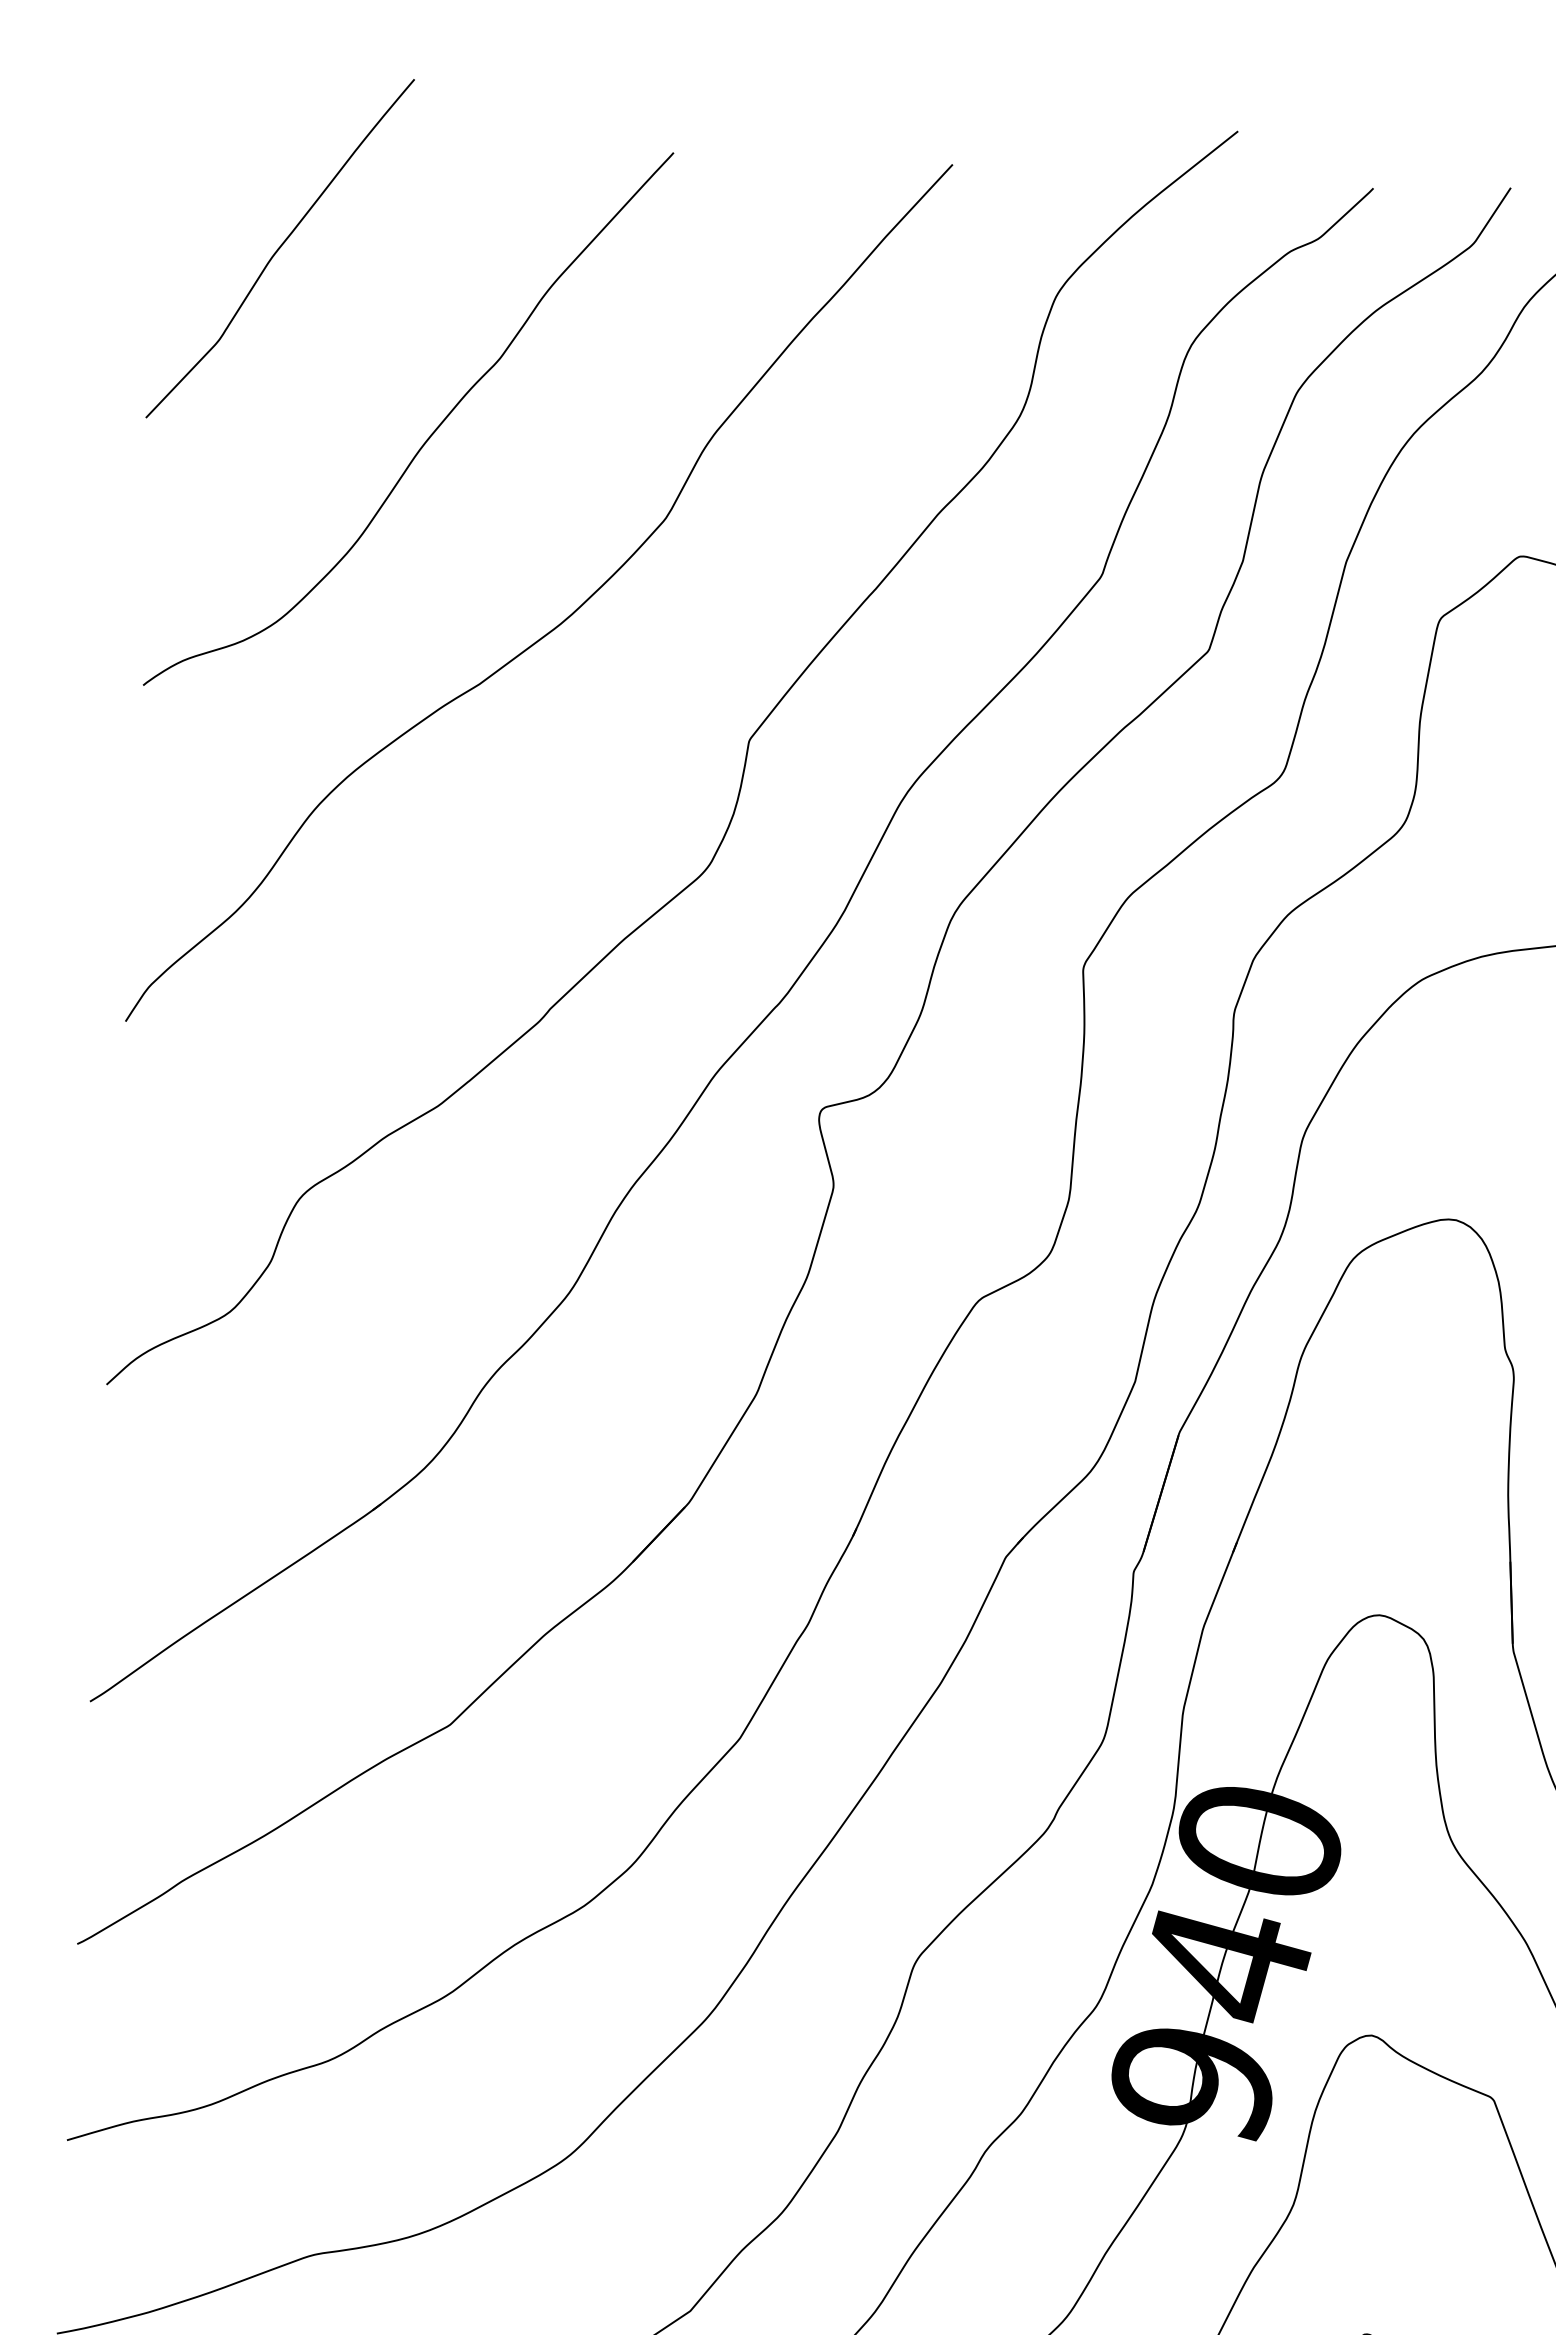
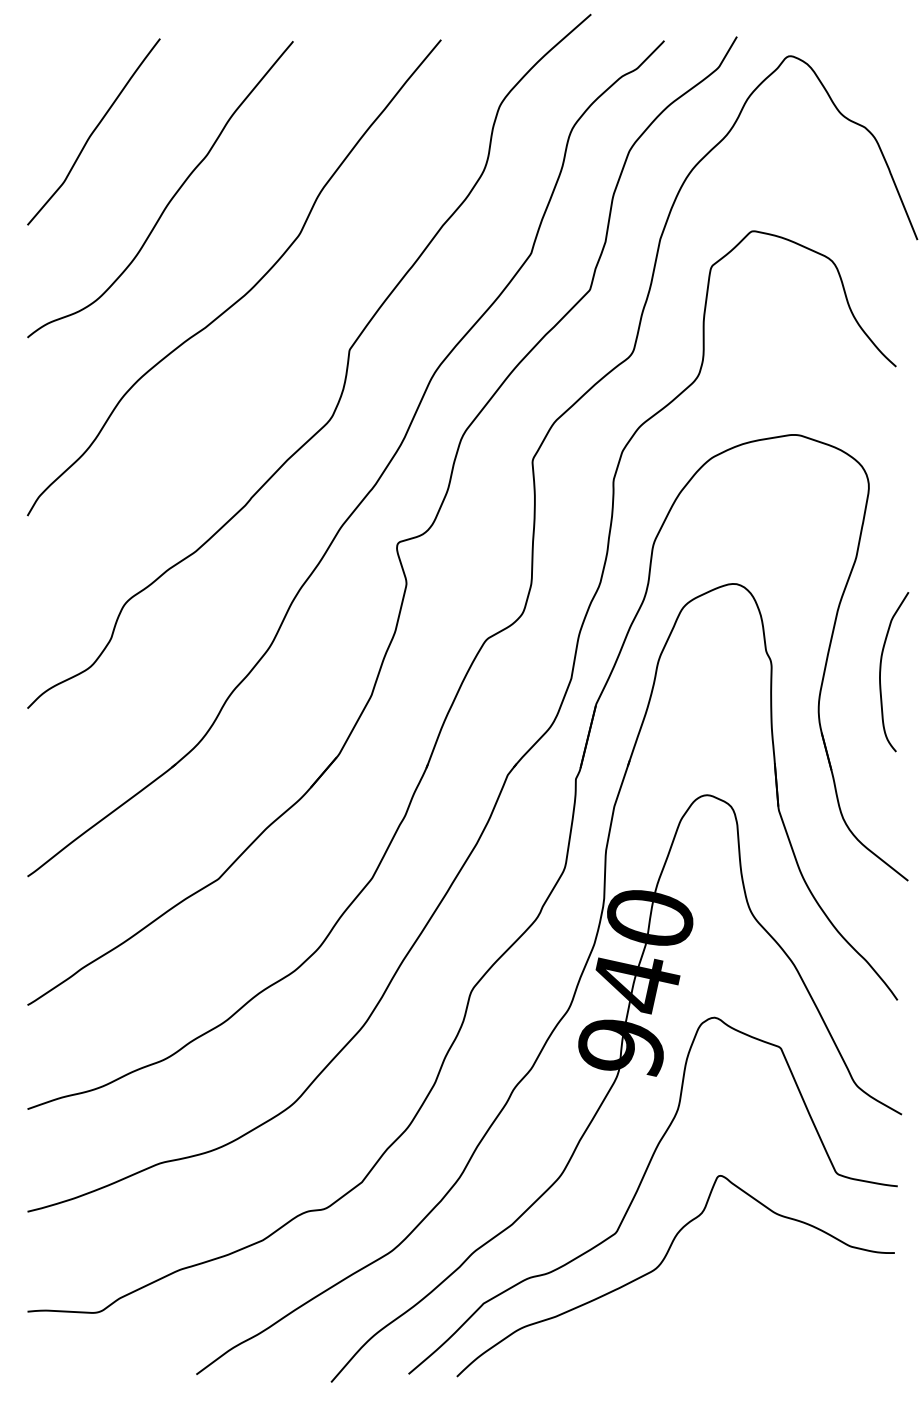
curve: (279, 247) -> (93, 131), moved

